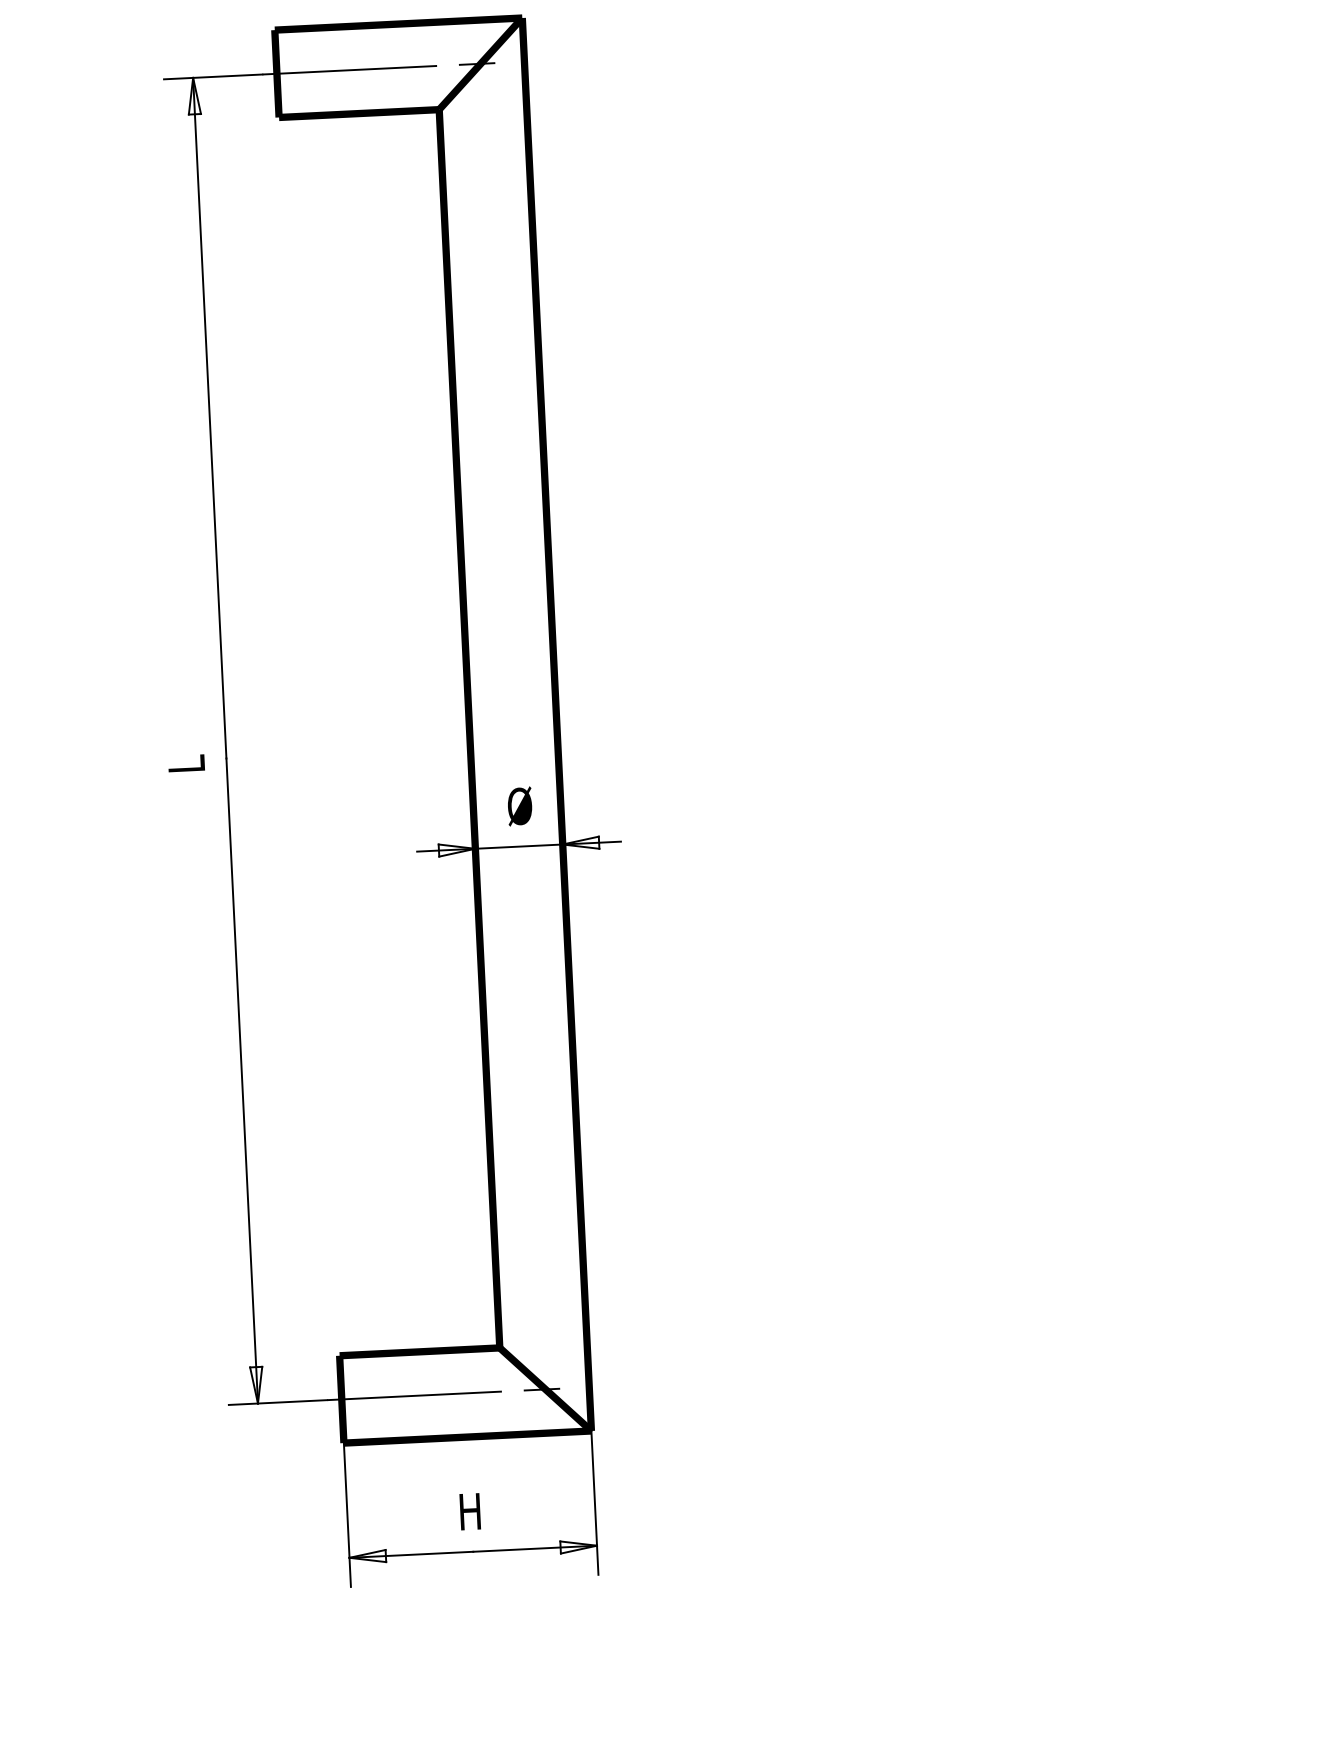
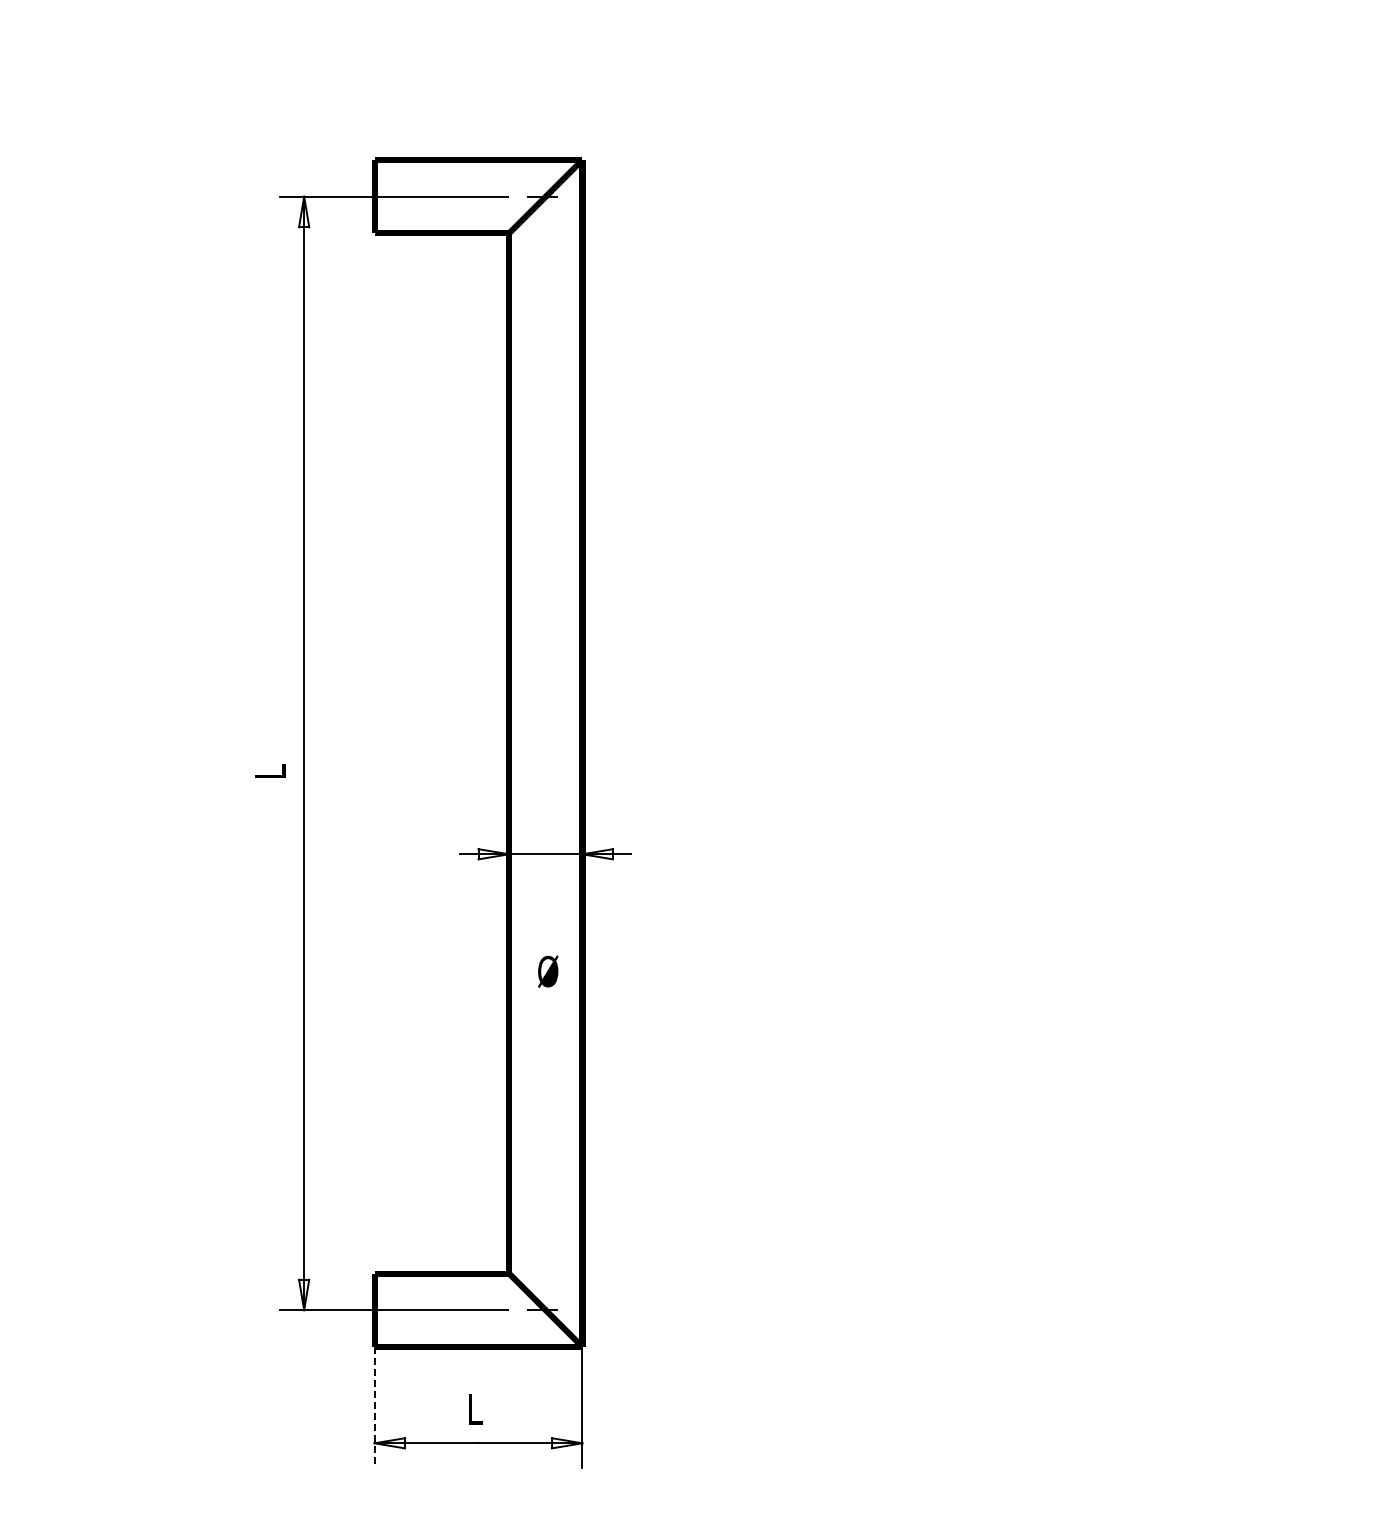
text: (520, 806) -> (548, 971), moved
text: (471, 1511) -> (478, 1409), H -> L
line: (347, 1515) -> (374, 1407), solid -> dashed

